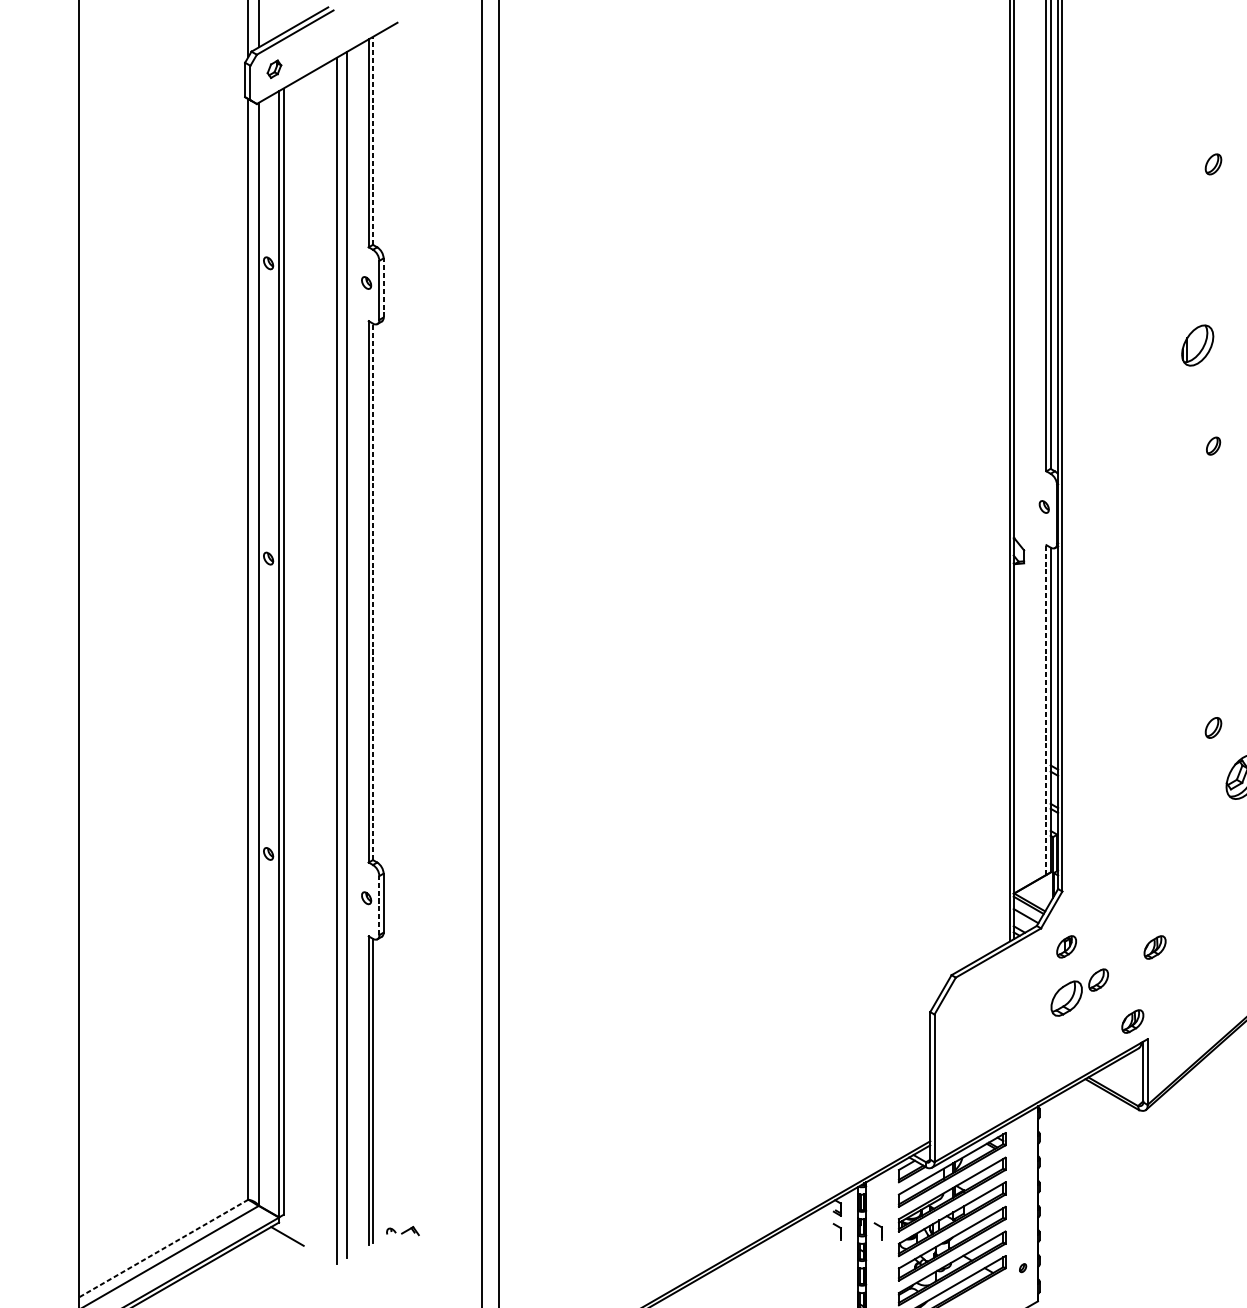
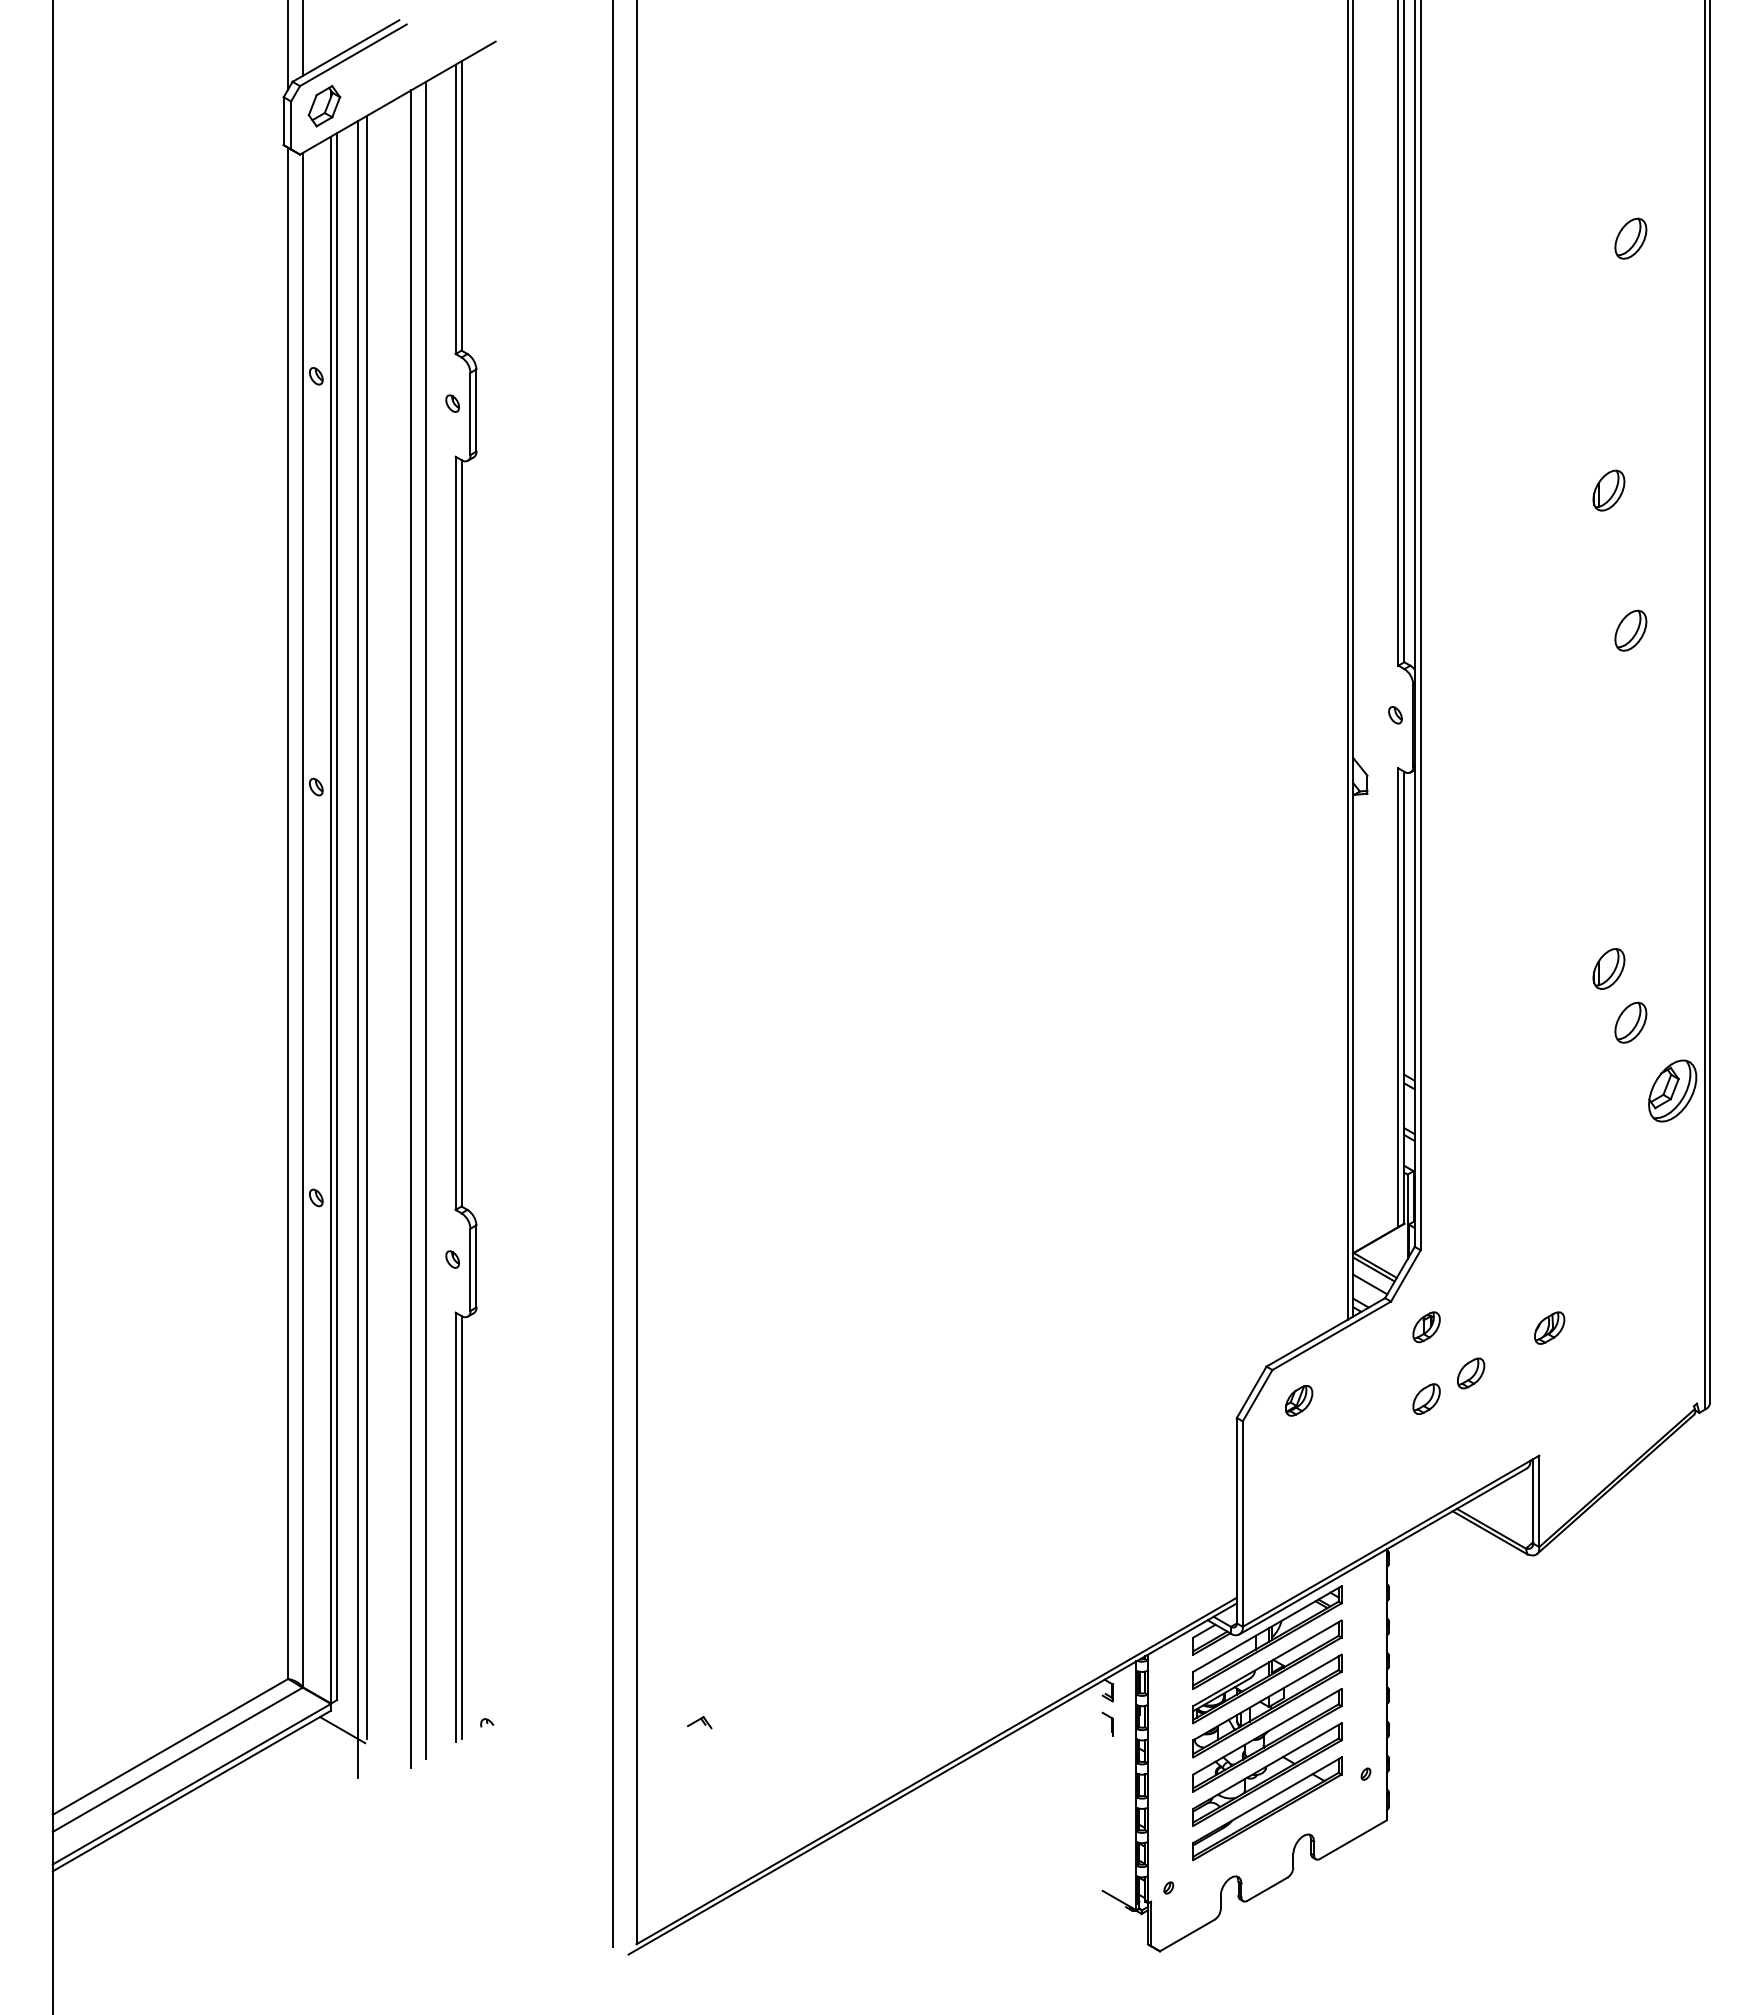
part: (274, 69) -> (324, 106), size x1.67
line: (372, 140) -> (461, 205), dashed -> solid
part: (1213, 164) -> (1630, 238), size x1.43
line: (383, 287) -> (476, 410), dashed -> solid
part: (1197, 345) -> (1608, 490), size x0.71
part: (1213, 446) -> (1630, 630), size x1.67
line: (372, 591) -> (461, 832), dashed -> solid
line: (304, 659) -> (366, 927), added
line: (298, 675) -> (357, 949), added
part: (1197, 689) -> (1608, 968), added
line: (1046, 709) -> (1398, 997), dashed -> solid
part: (1213, 727) -> (1630, 1022), size x1.43
line: (379, 905) -> (470, 1269), dashed -> solid
part: (1066, 998) -> (1426, 1398), size x0.62
part: (975, 999) -> (1299, 1400), added
part: (1132, 1021) -> (1518, 1430), removed
part: (410, 1230) -> (699, 1722), moved
part: (878, 1230) -> (1164, 1722), removed
line: (163, 1248) -> (170, 1746), dashed -> solid

